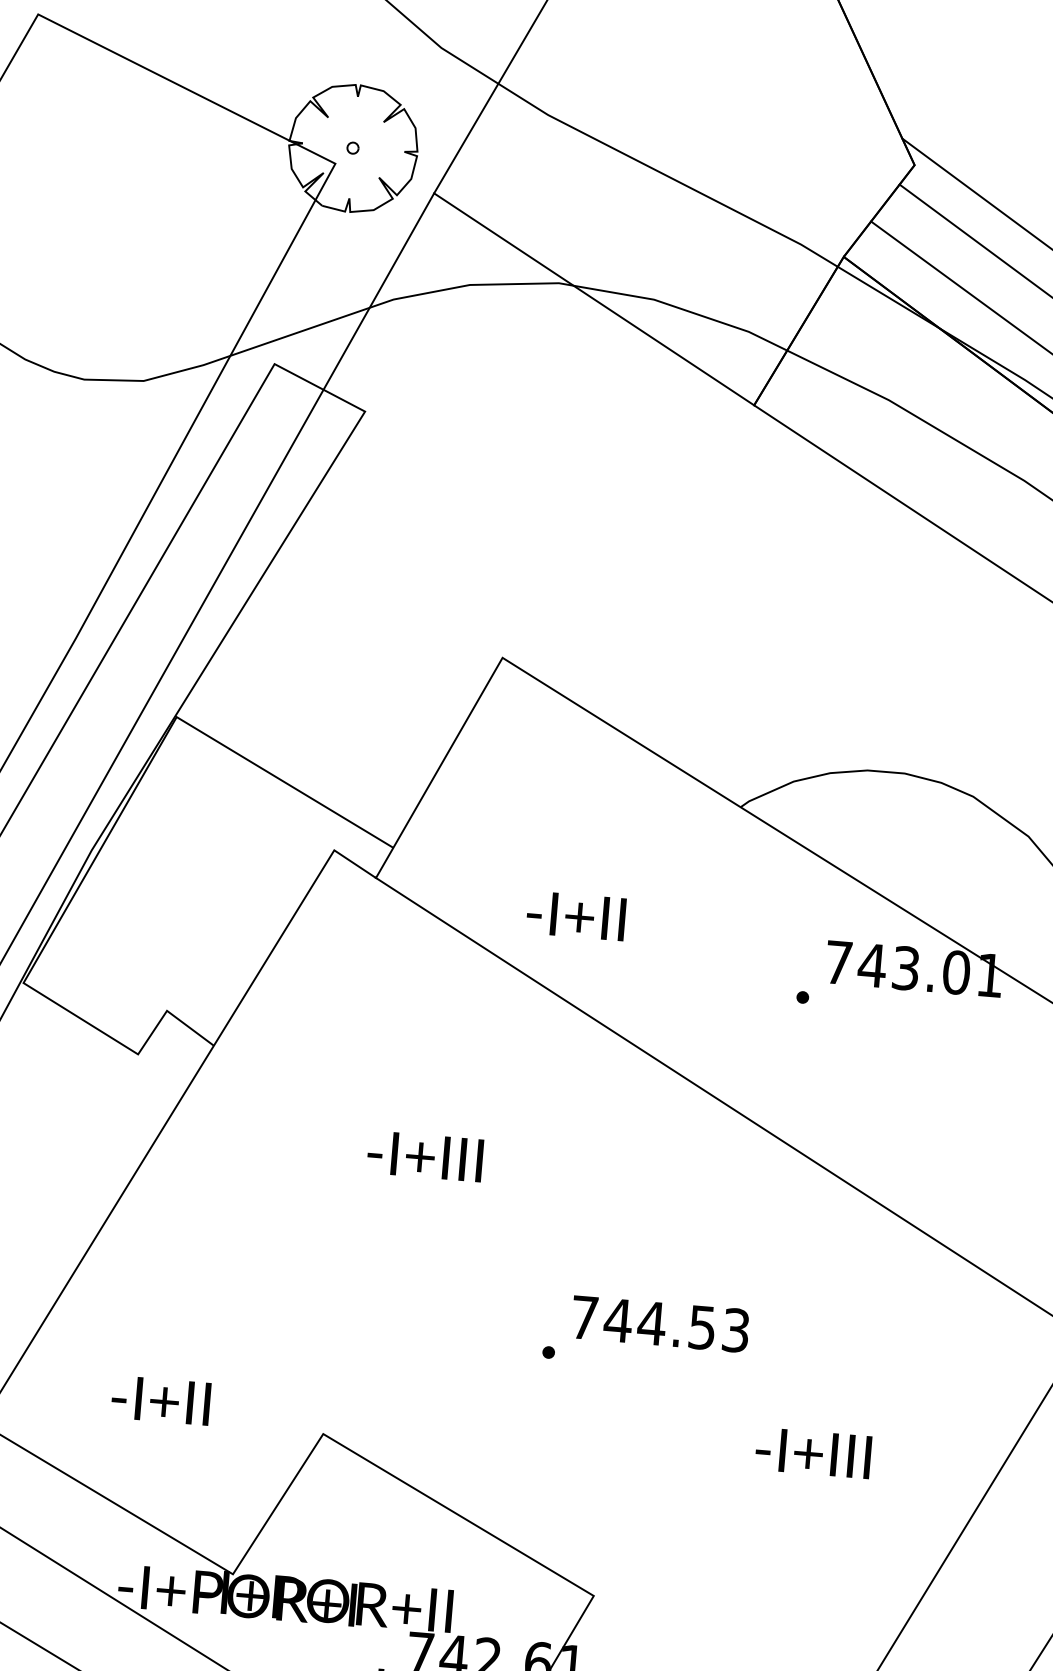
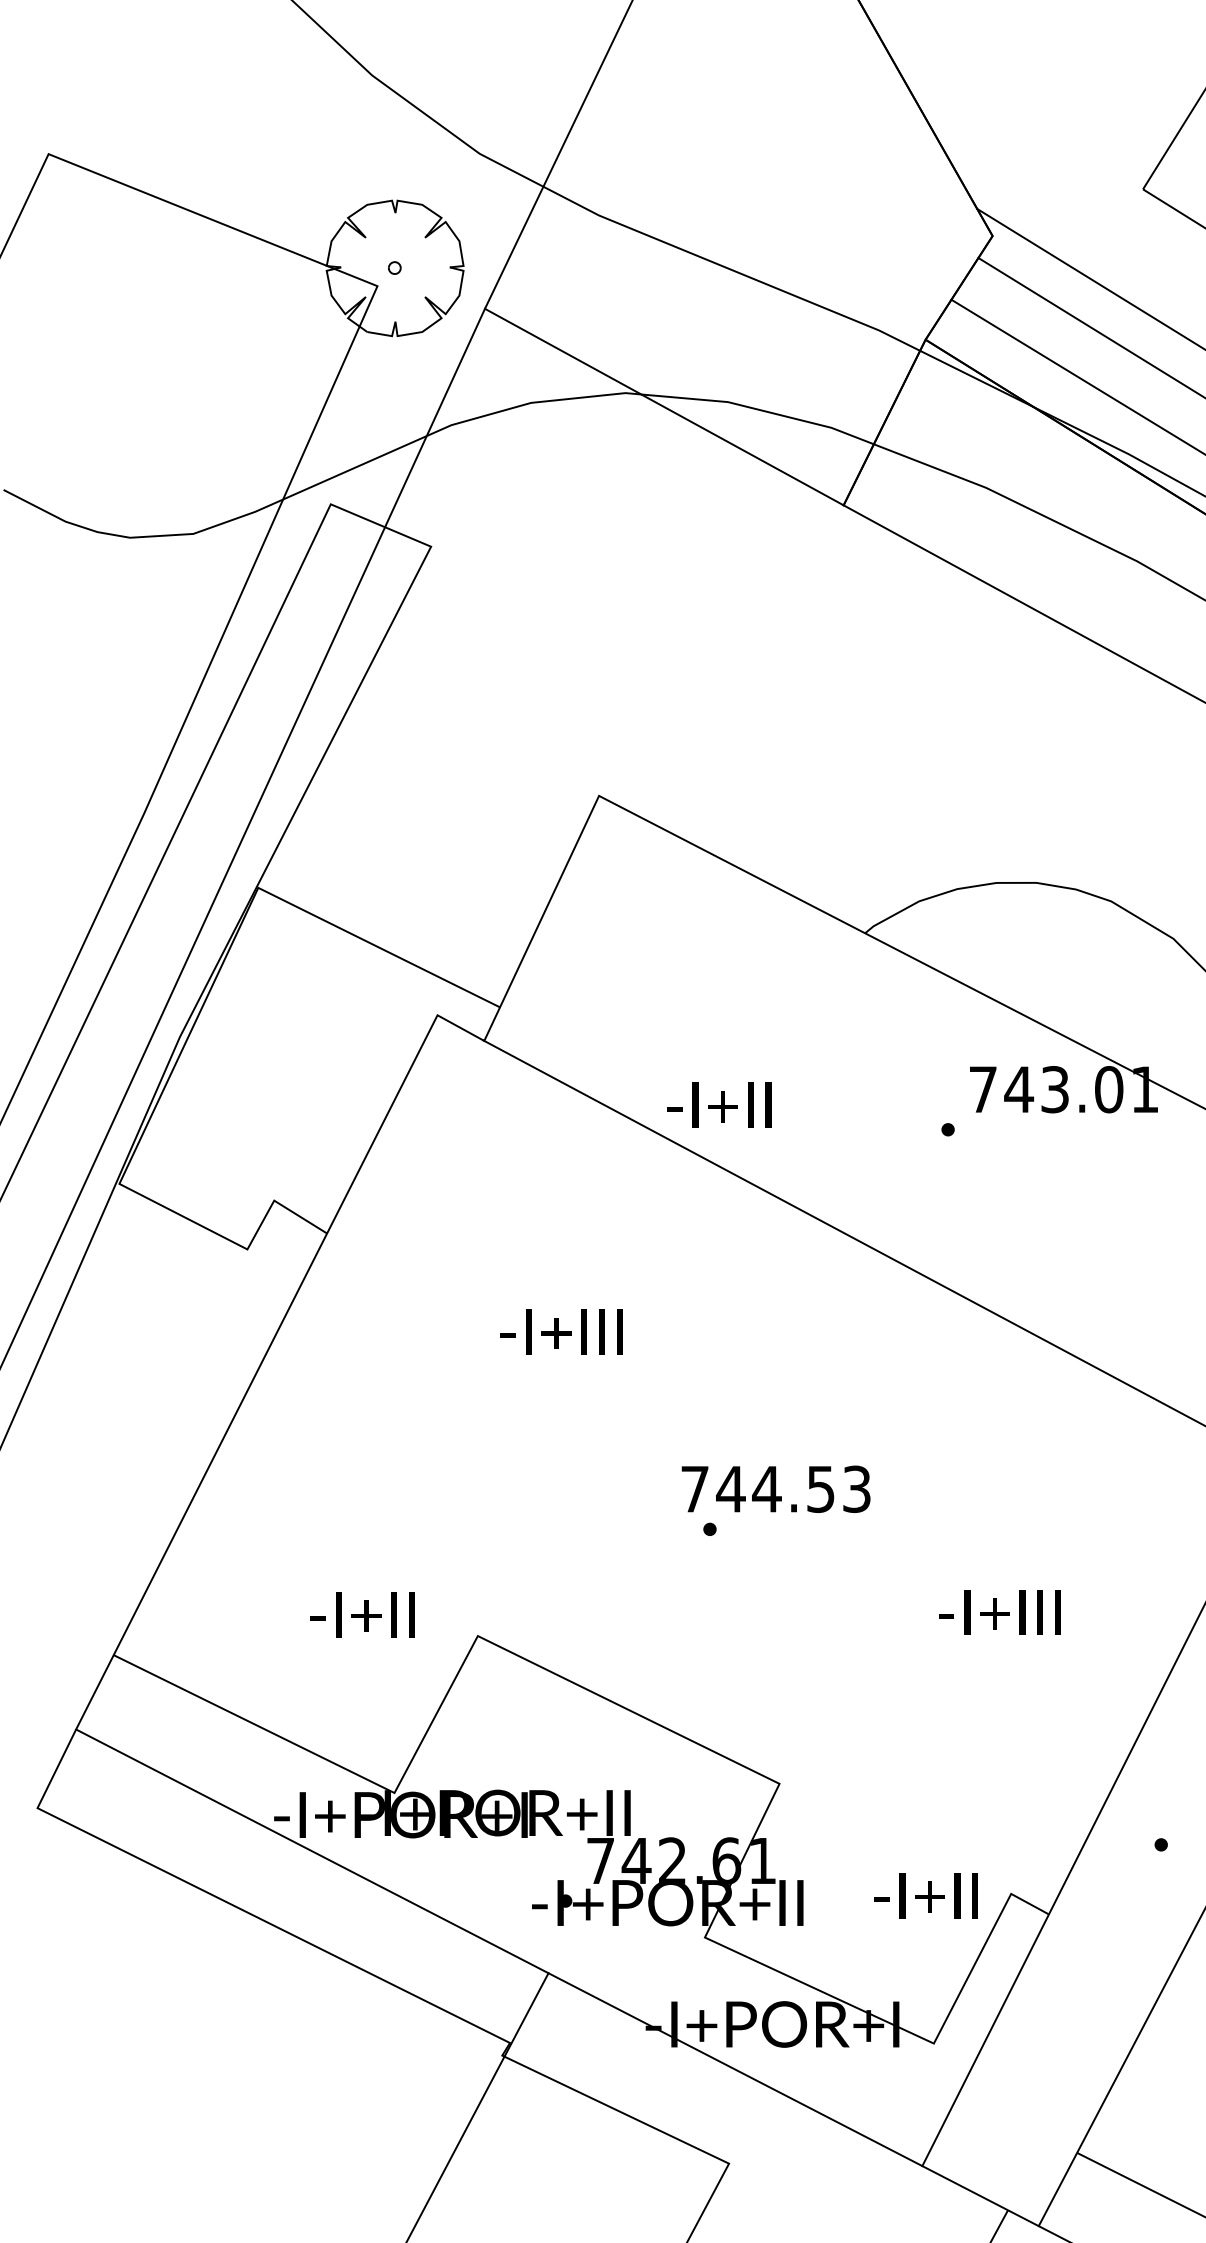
text: (576, 915) -> (719, 1104), moved
text: (659, 1323) -> (775, 1488), moved
text: (160, 1400) -> (362, 1614), moved

